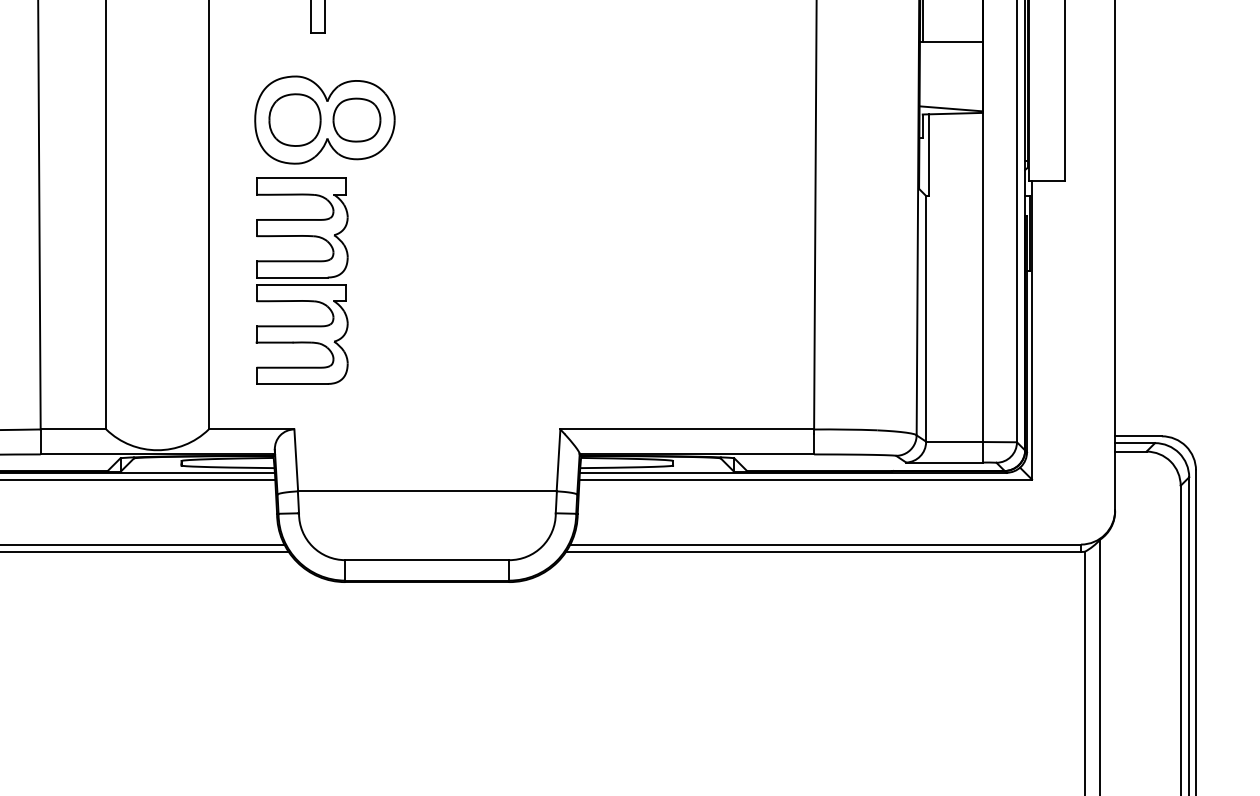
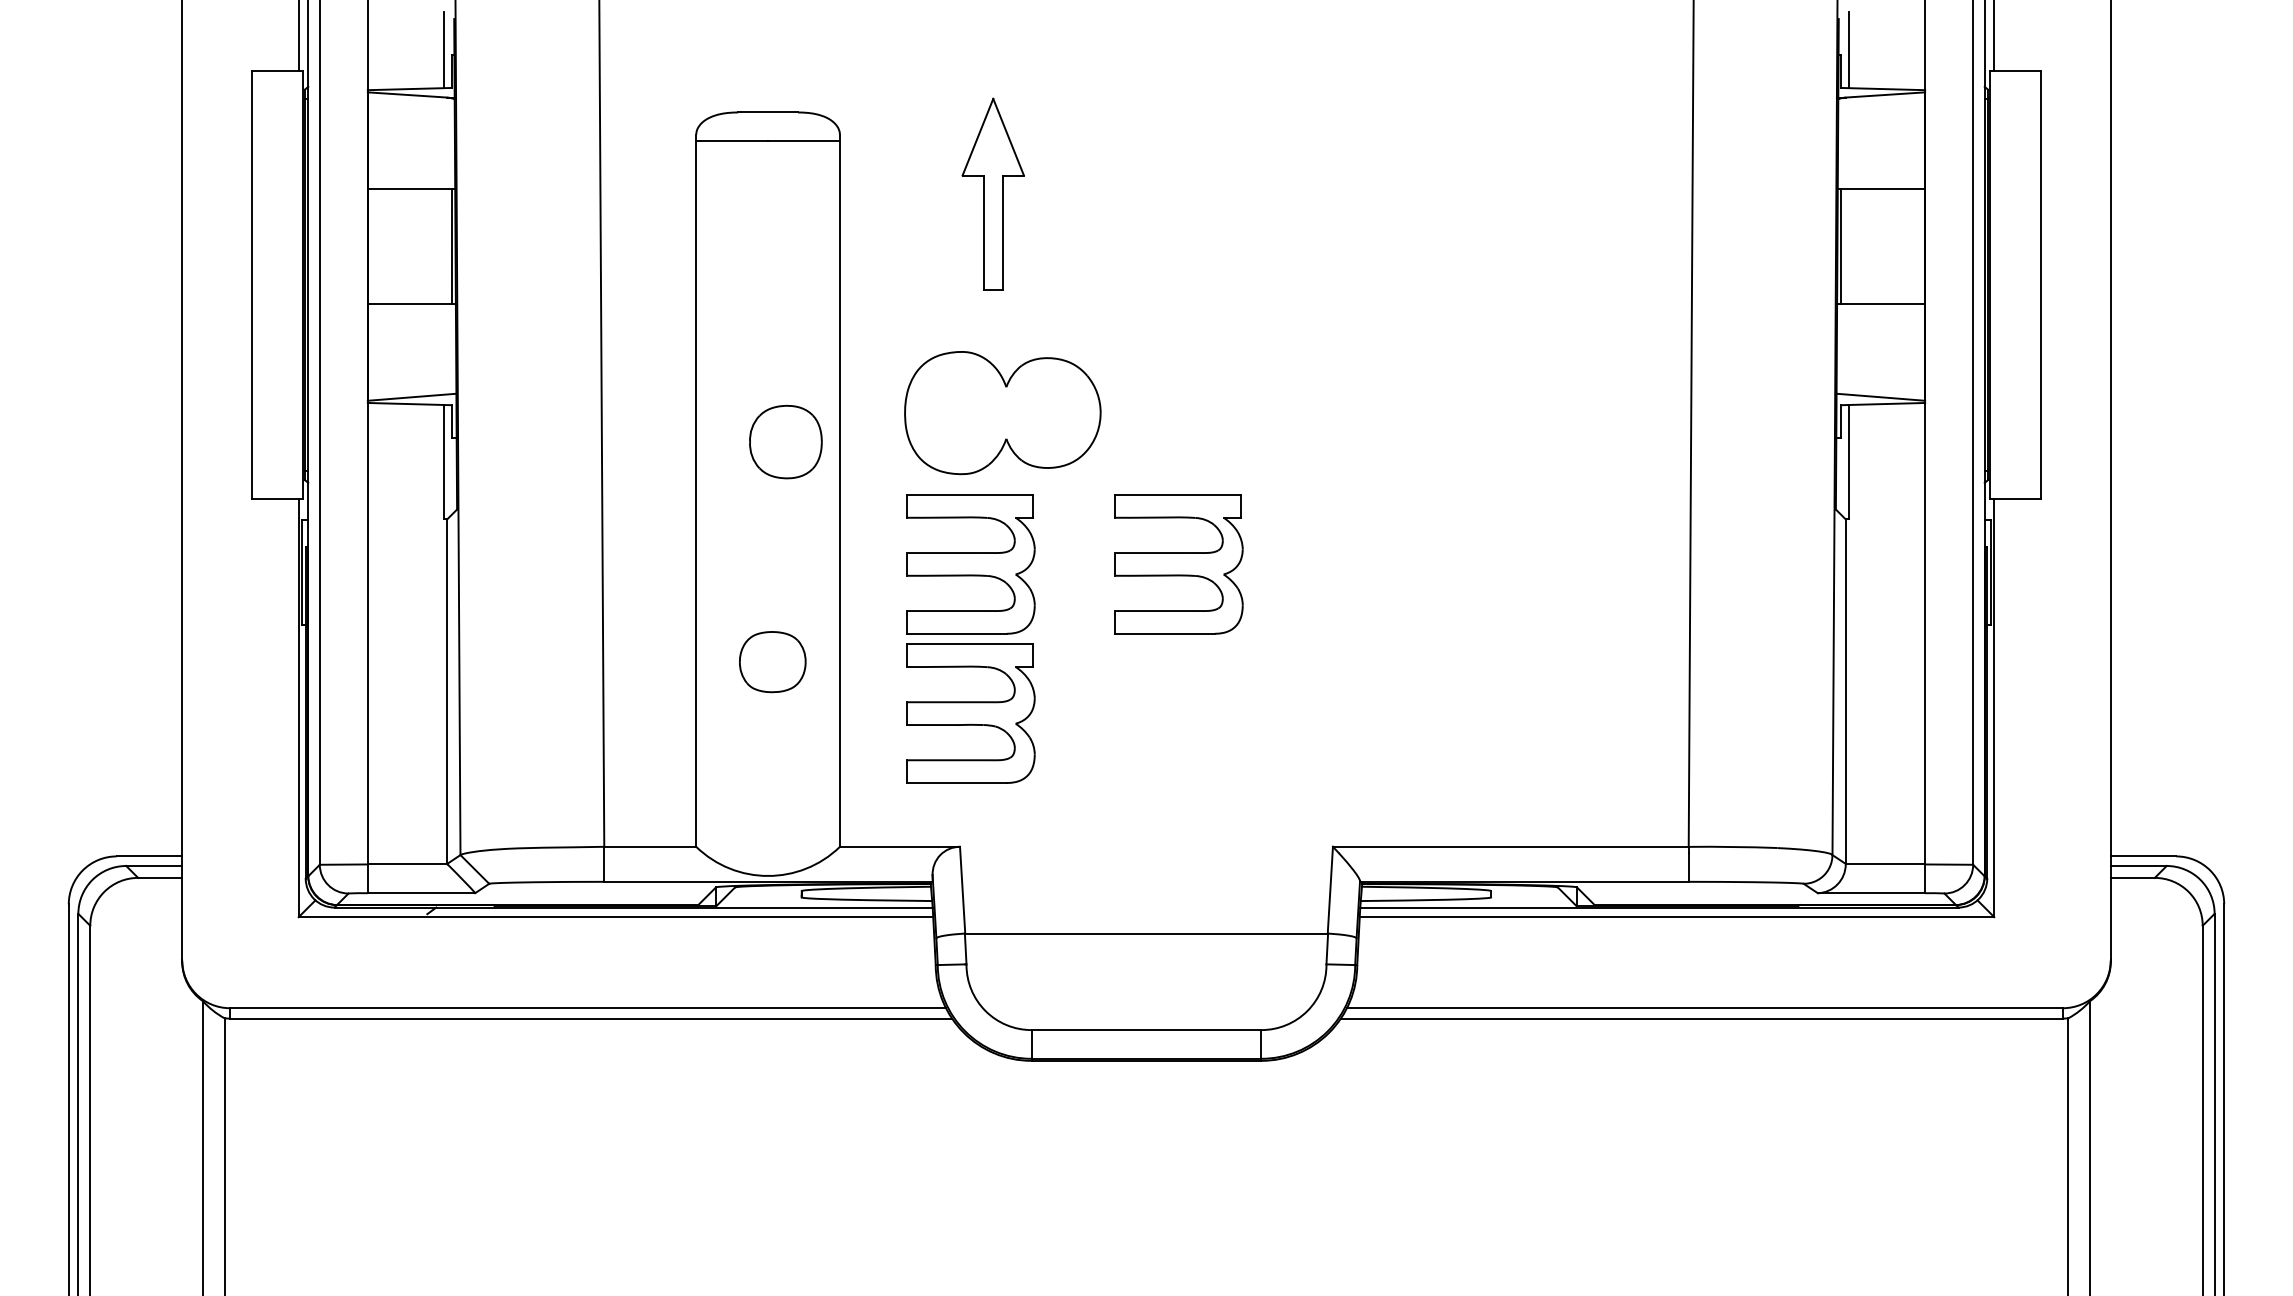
part: (294, 119) -> (785, 441), moved
part: (356, 120) -> (772, 662), moved
part: (450, 228) -> (1178, 564), added

